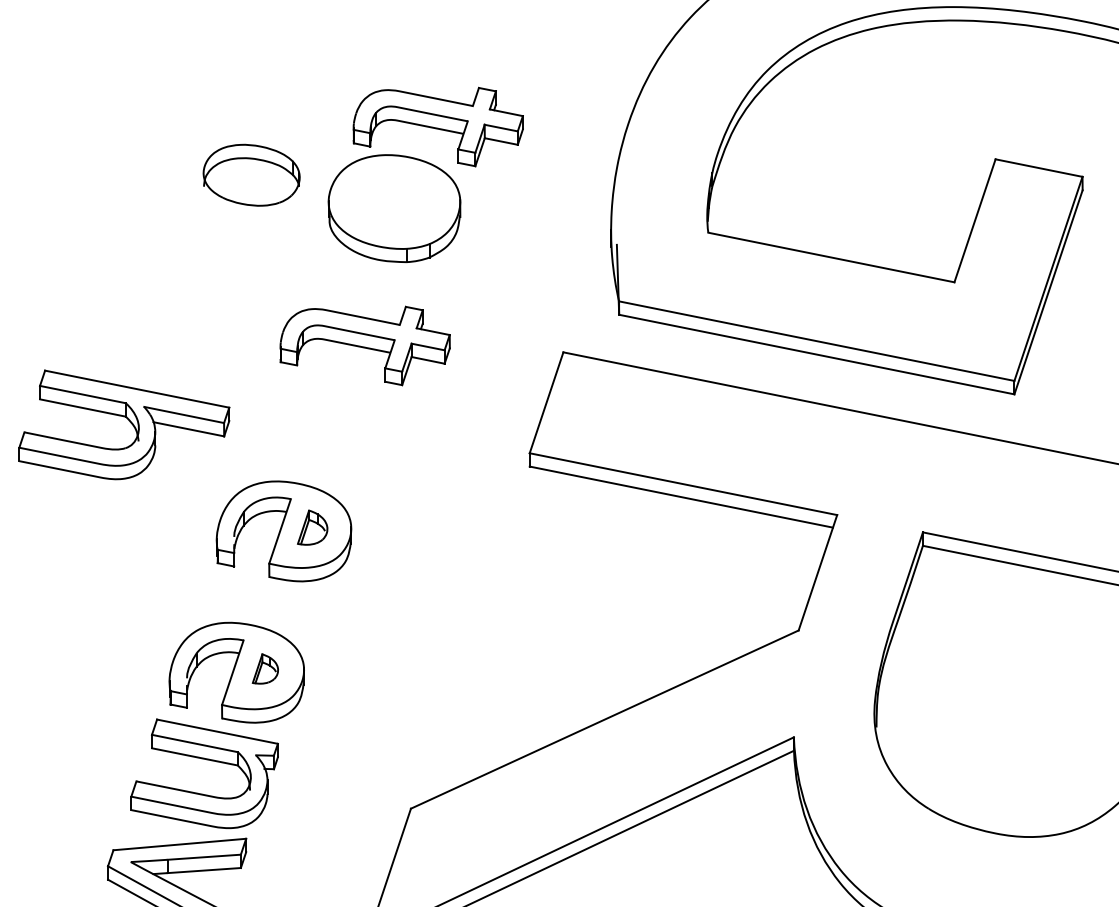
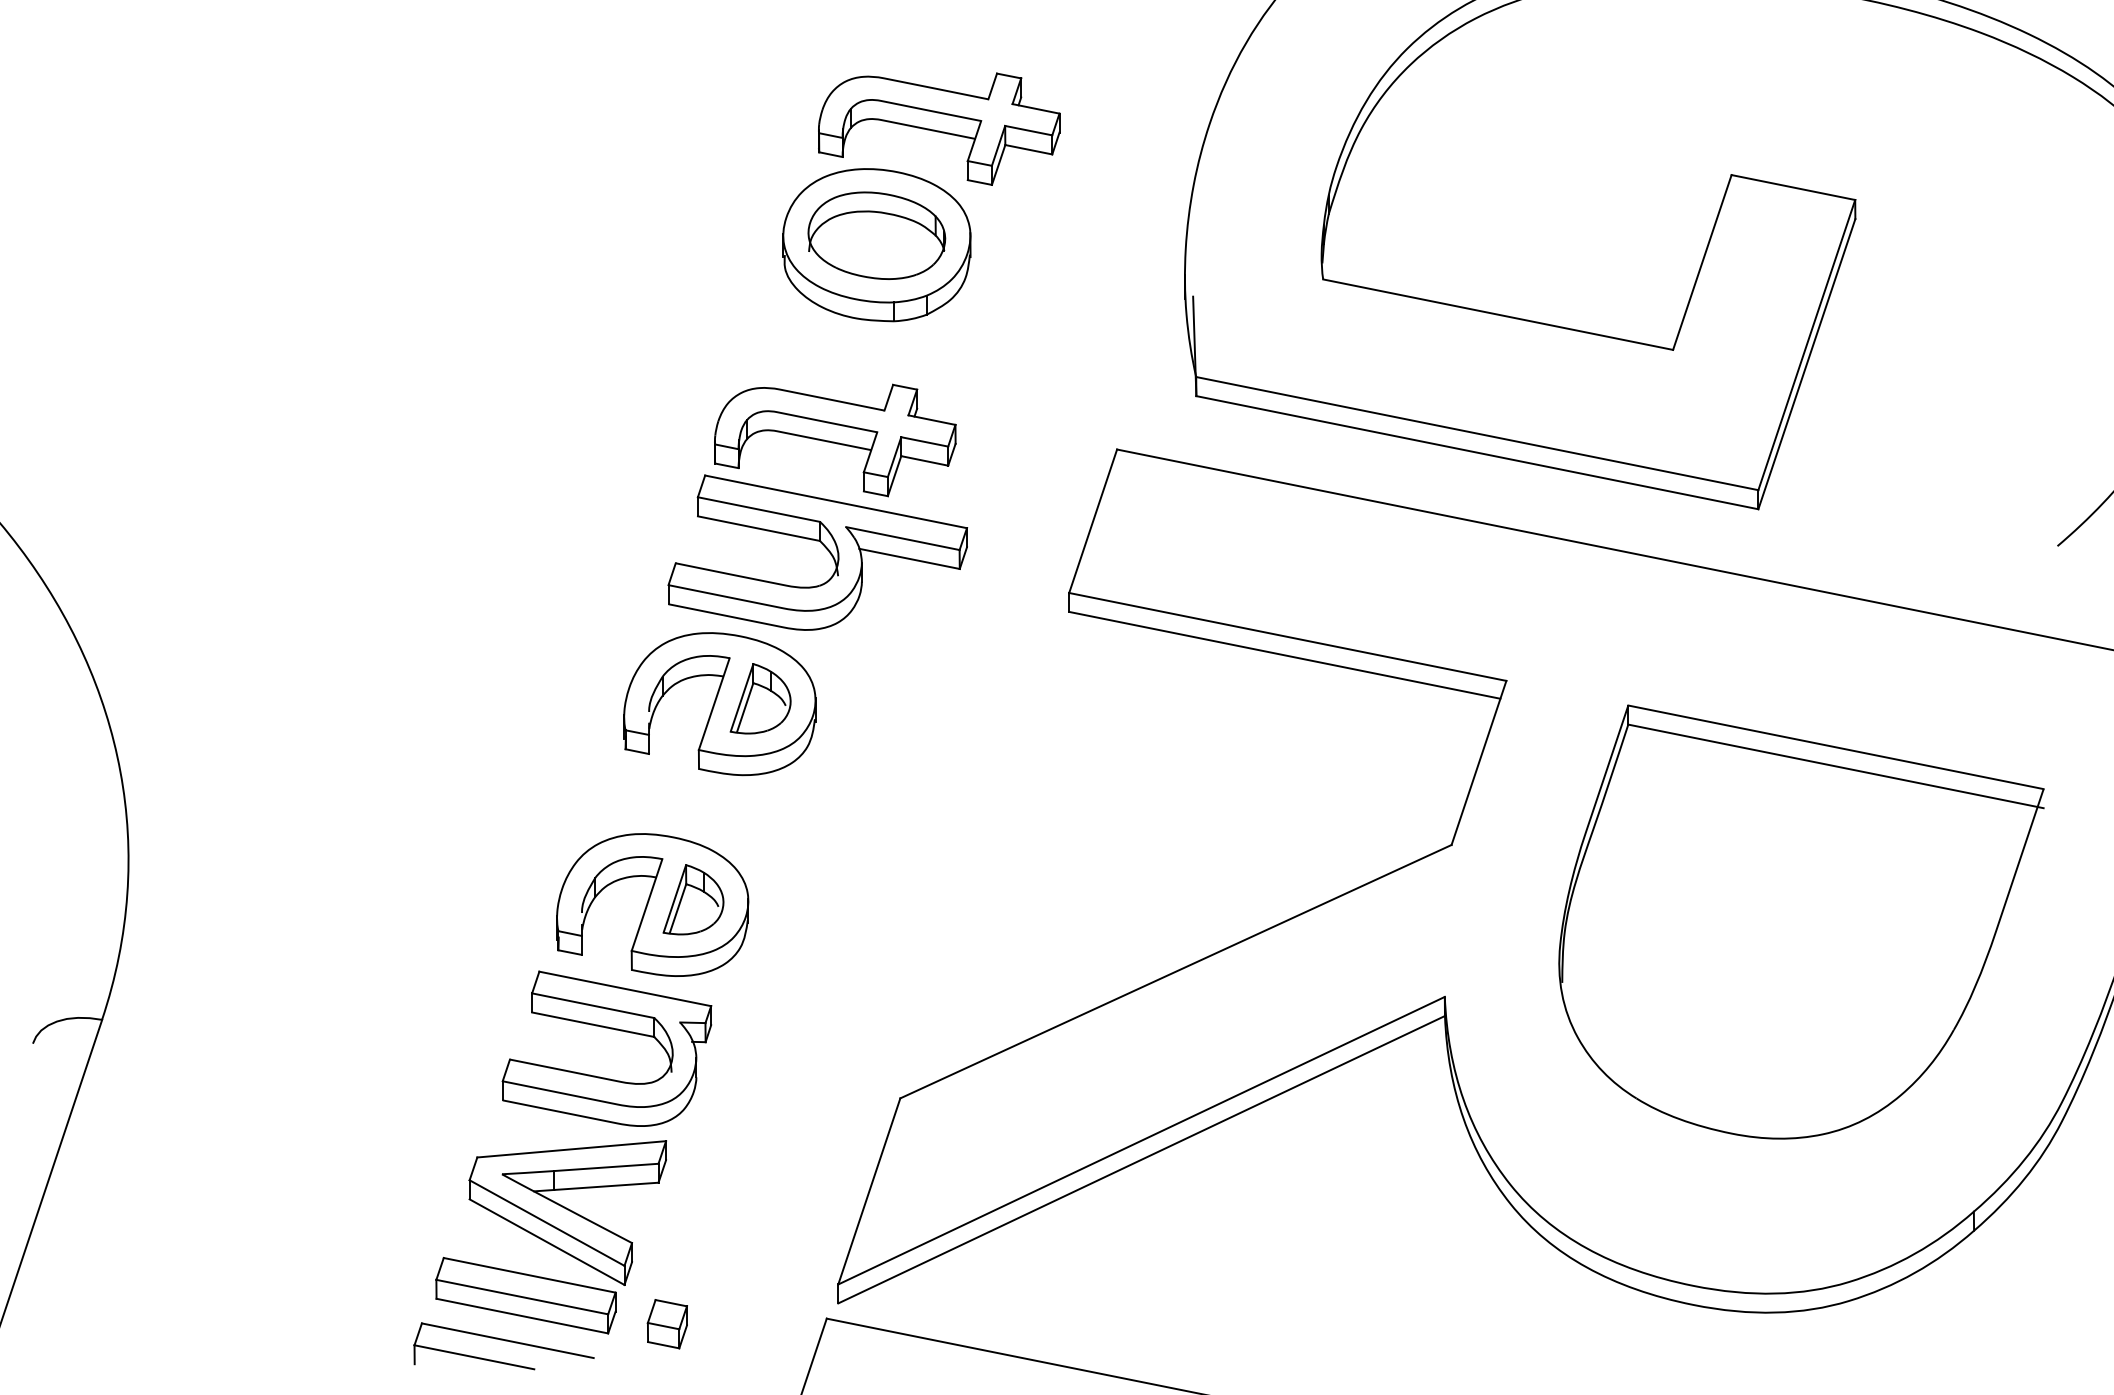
part: (251, 175) -> (876, 235), moved
part: (128, 420) -> (823, 546), moved
part: (312, 527) -> (760, 698), size x1.43
part: (265, 668) -> (693, 899), size x1.67

